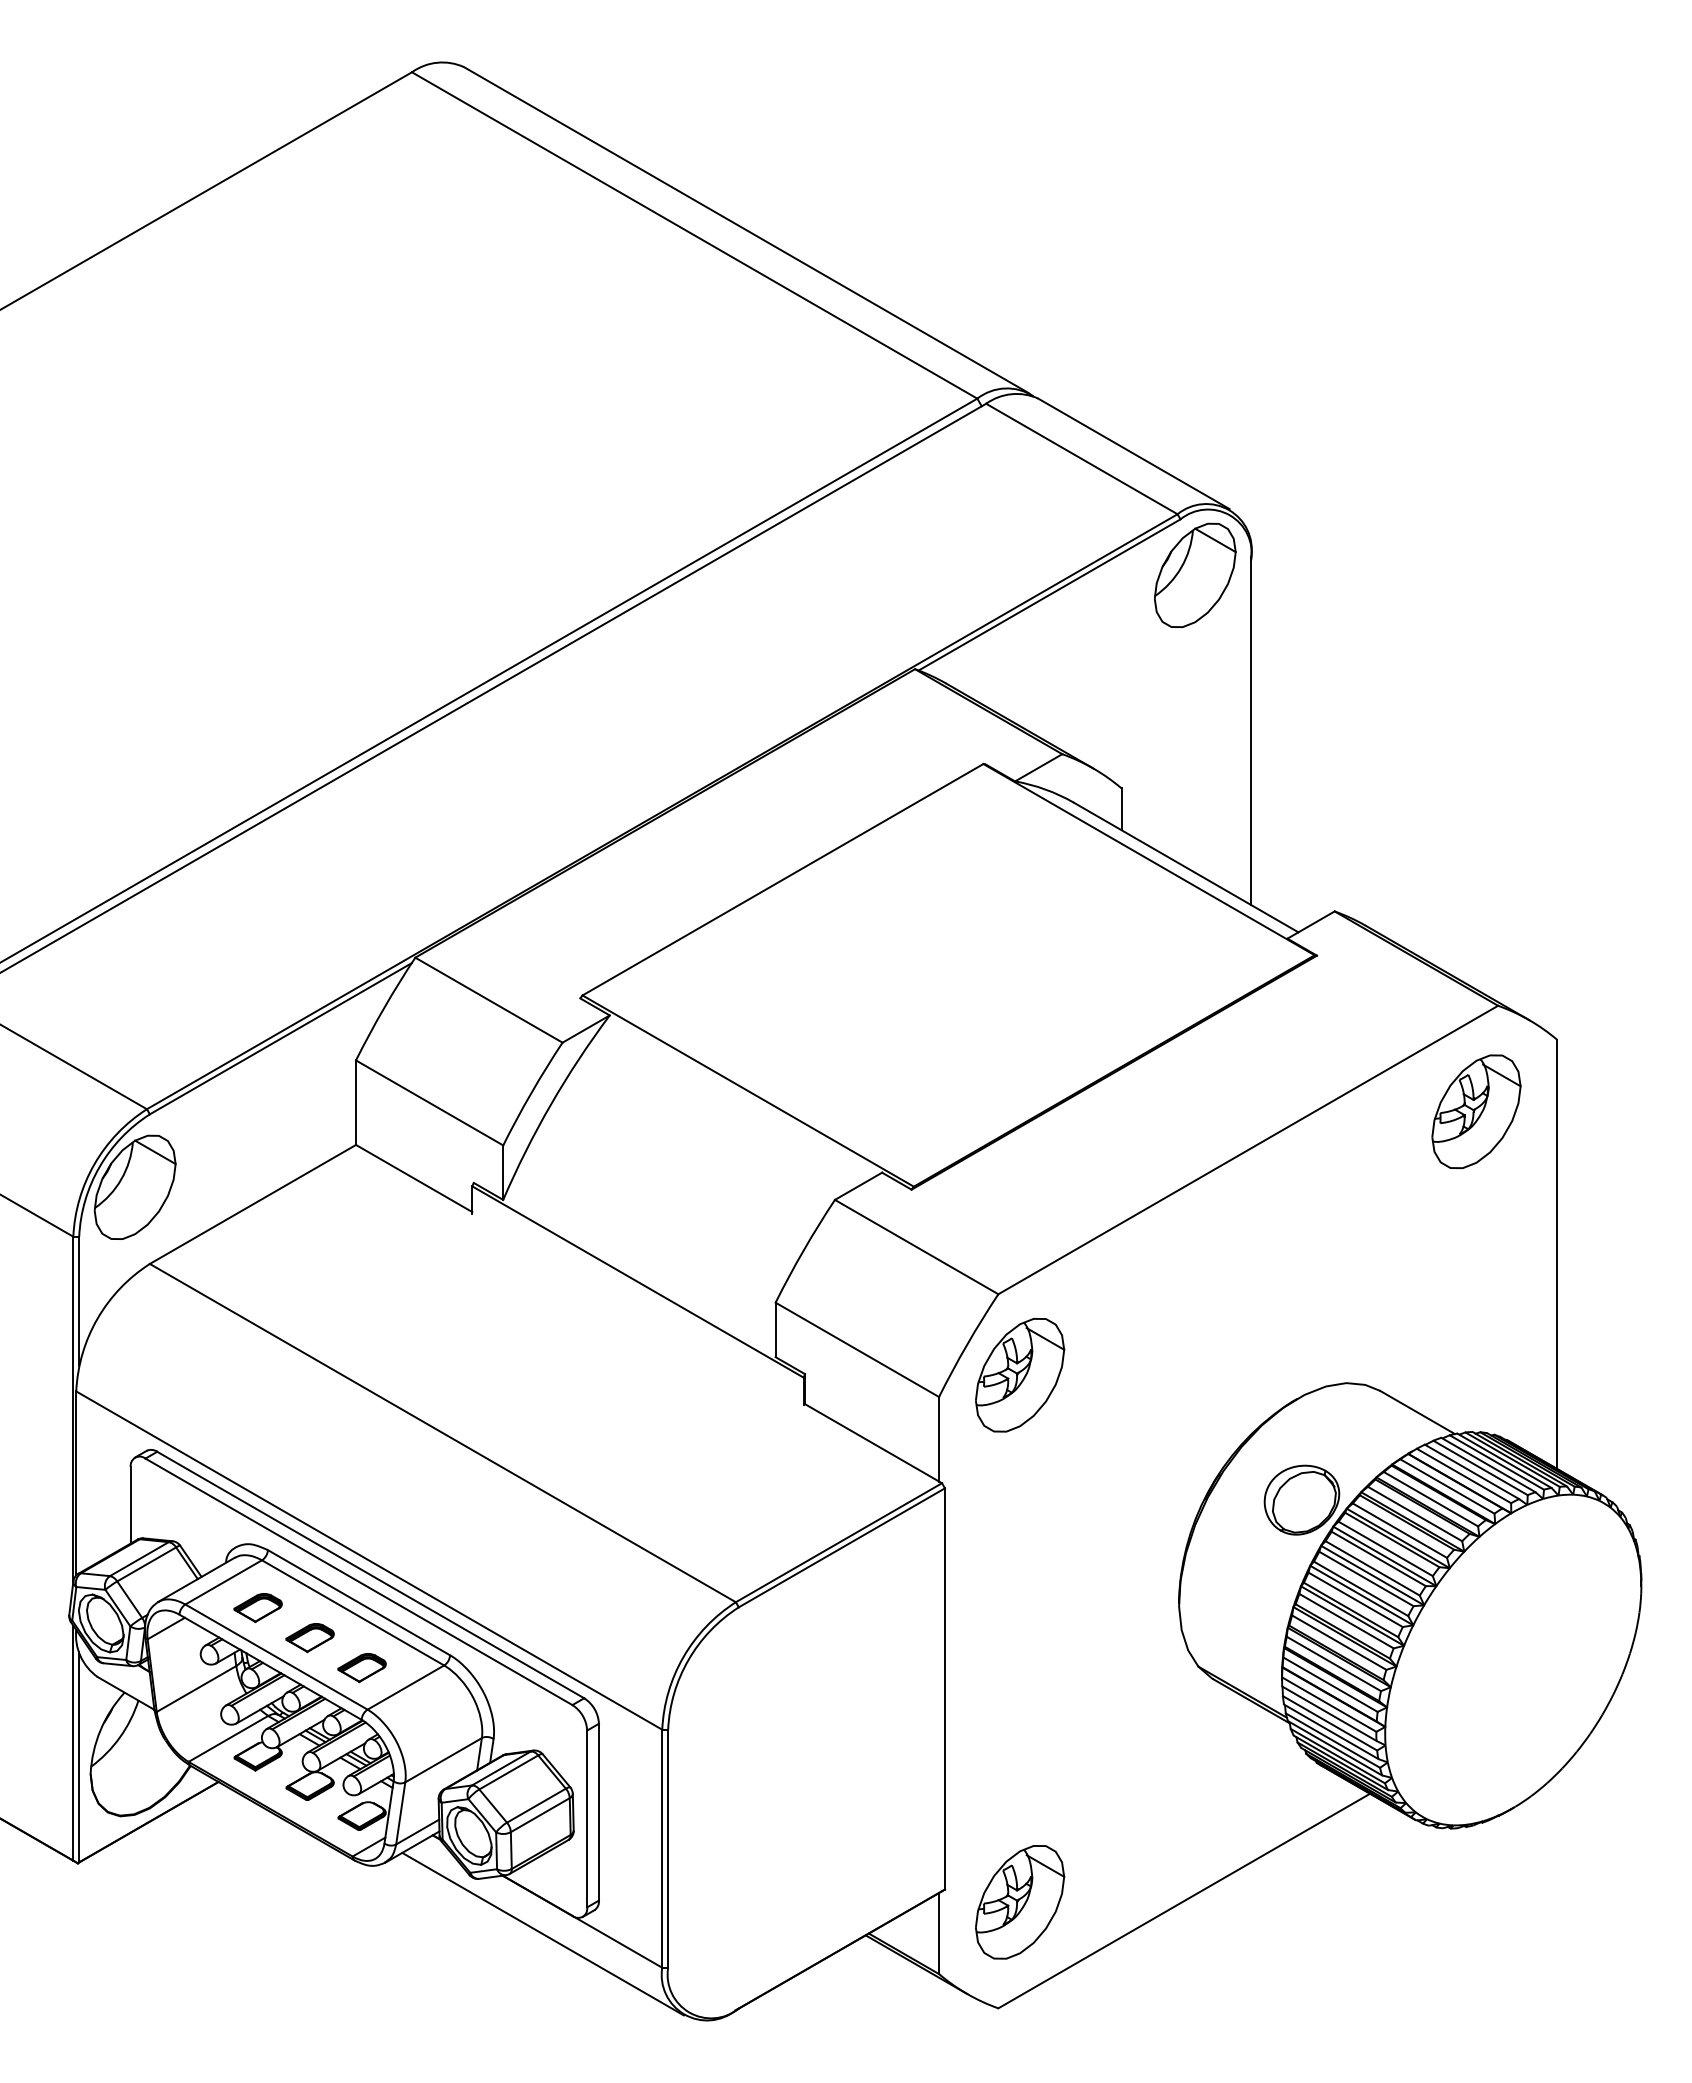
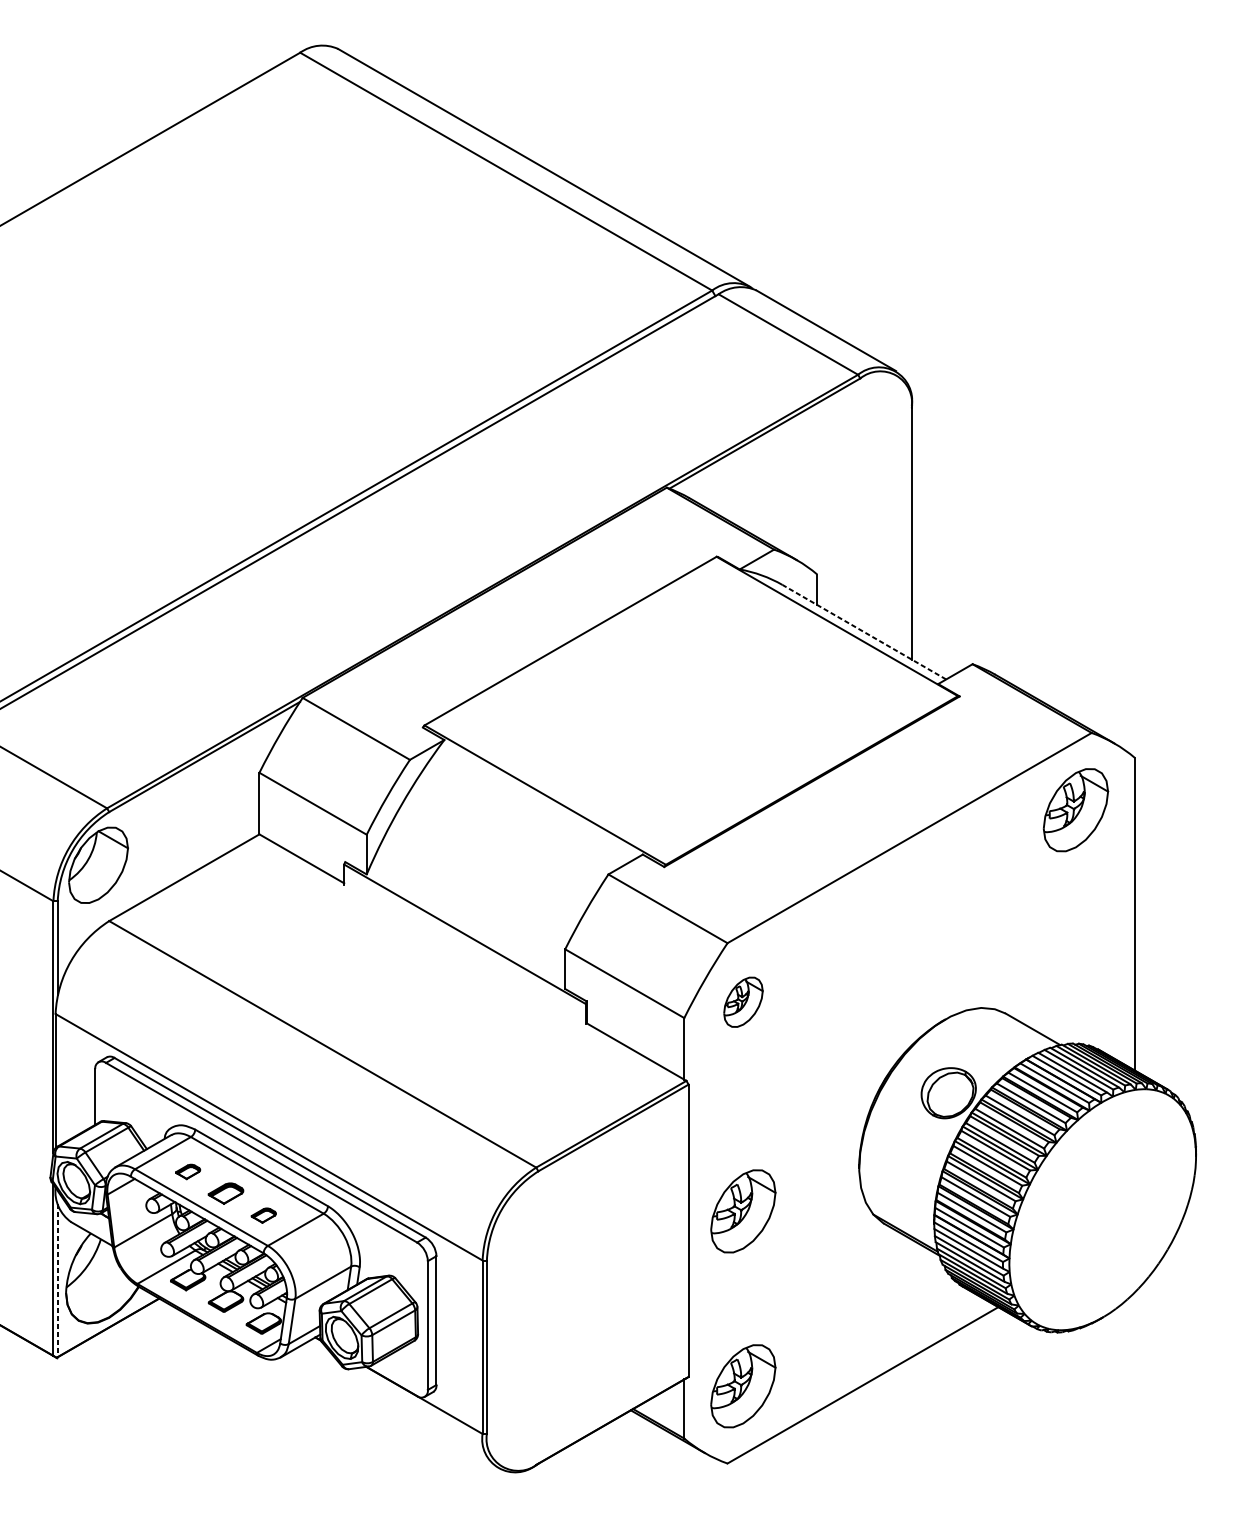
part: (1195, 574) -> (871, 418), removed
line: (1186, 867) -> (864, 632), solid -> dashed
part: (1020, 1375) -> (743, 1002), size x0.6
part: (257, 1608) -> (187, 1172), size x0.7
part: (1020, 1662) -> (743, 1211), added
part: (361, 1668) -> (263, 1215), size x0.7
line: (79, 1757) -> (57, 1280), solid -> dashed
line: (542, 1933) -> (395, 1409), removed

